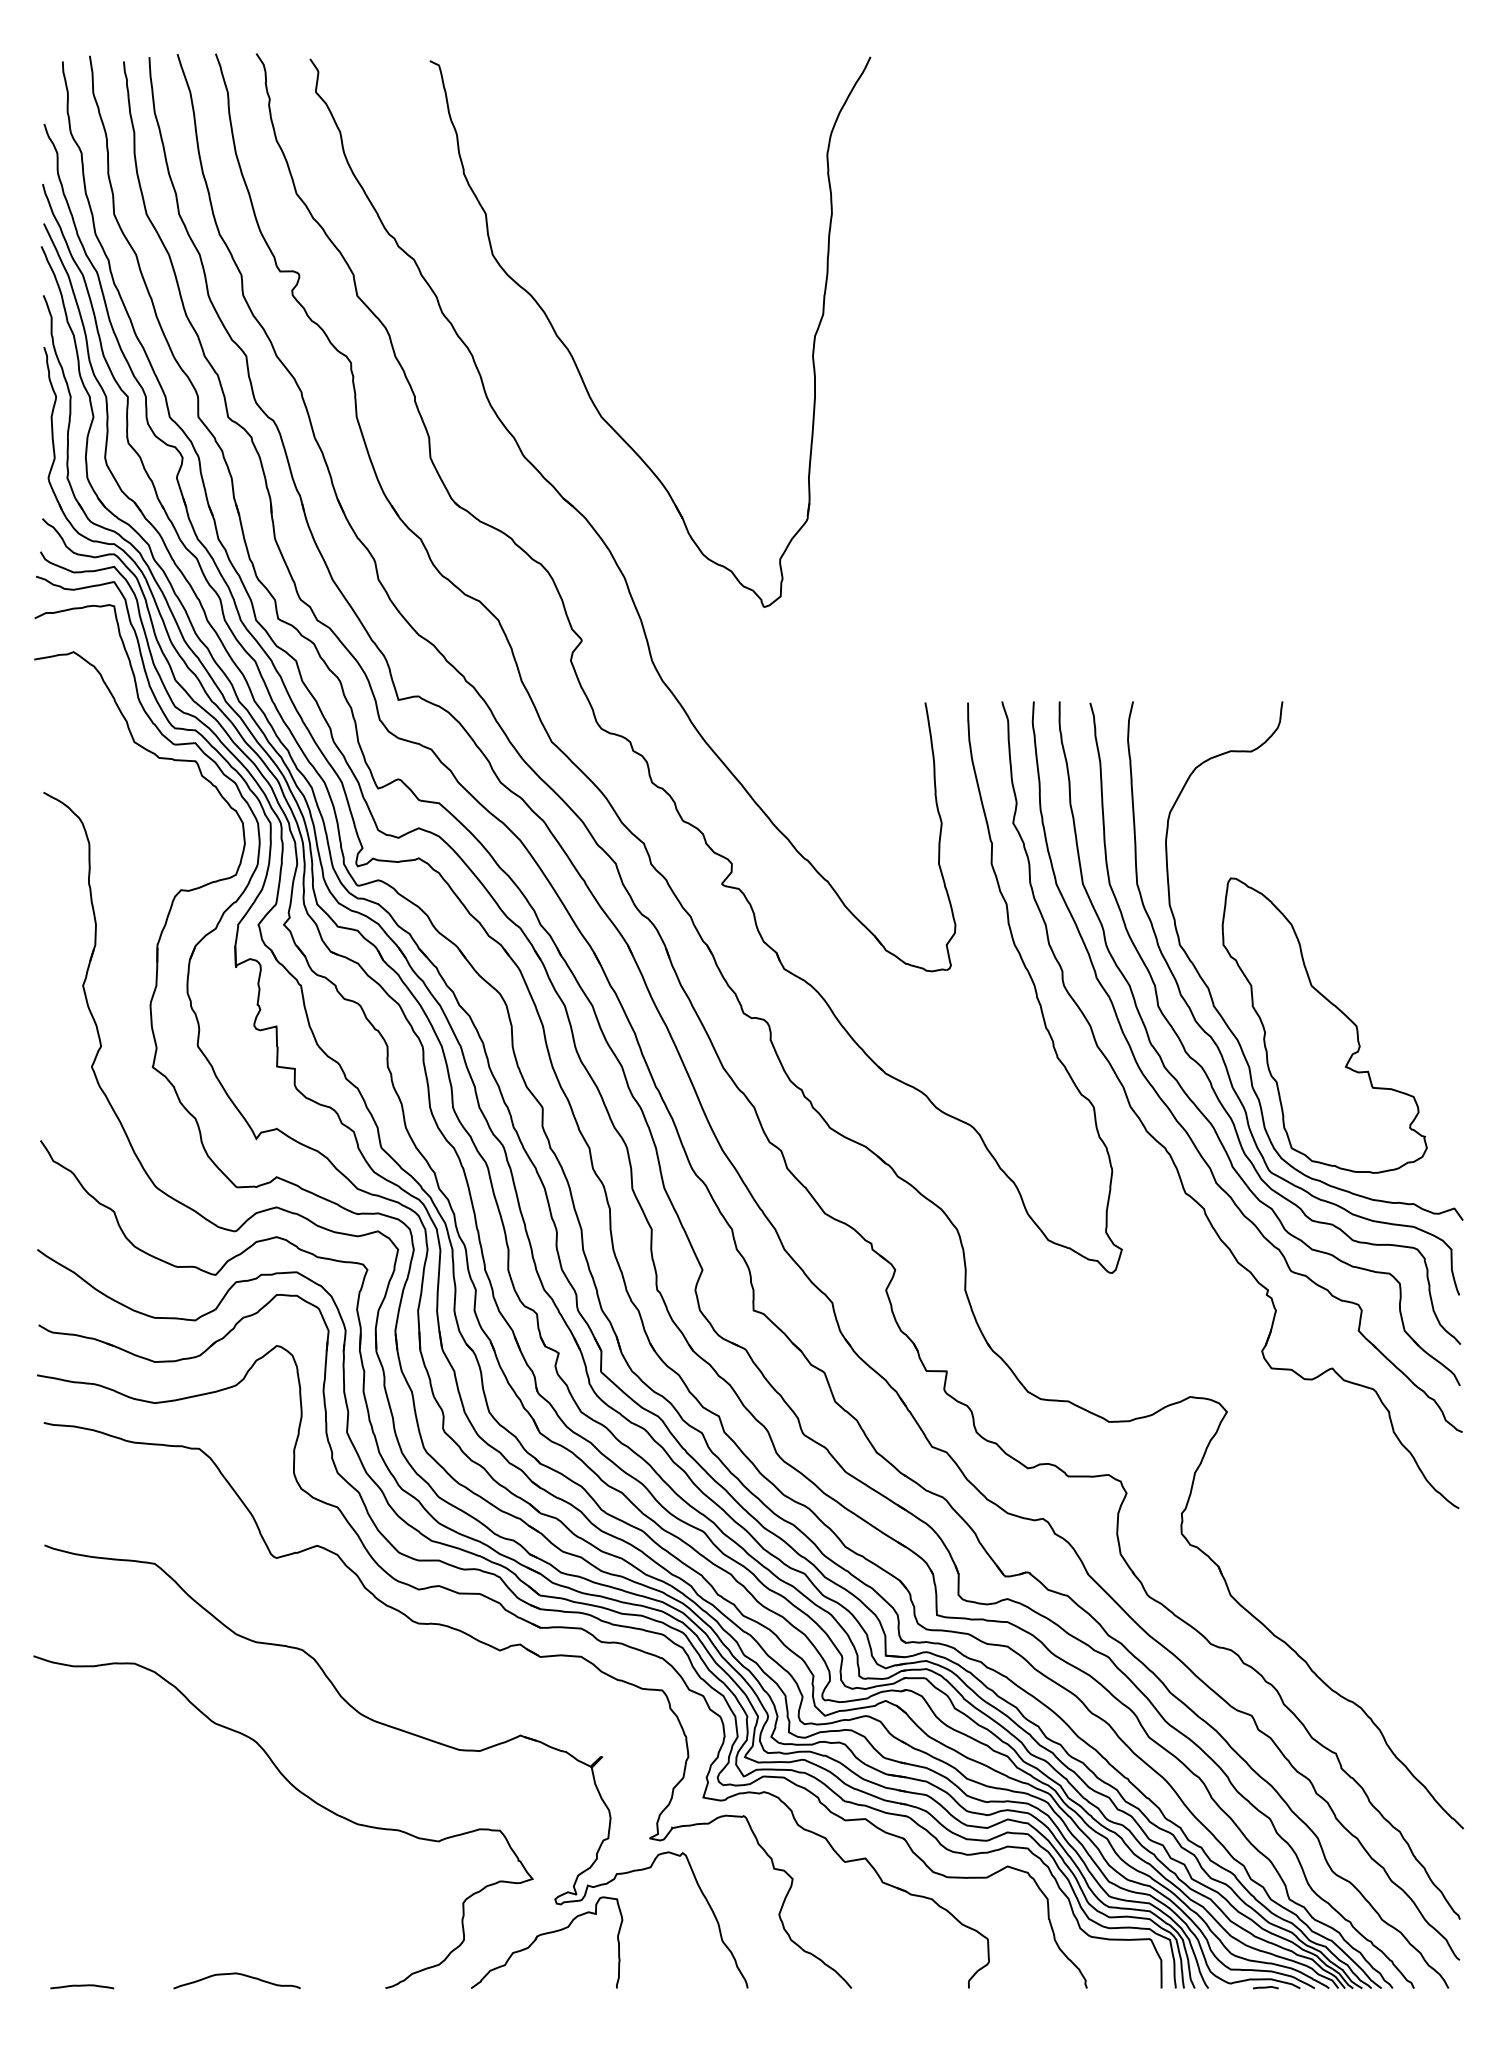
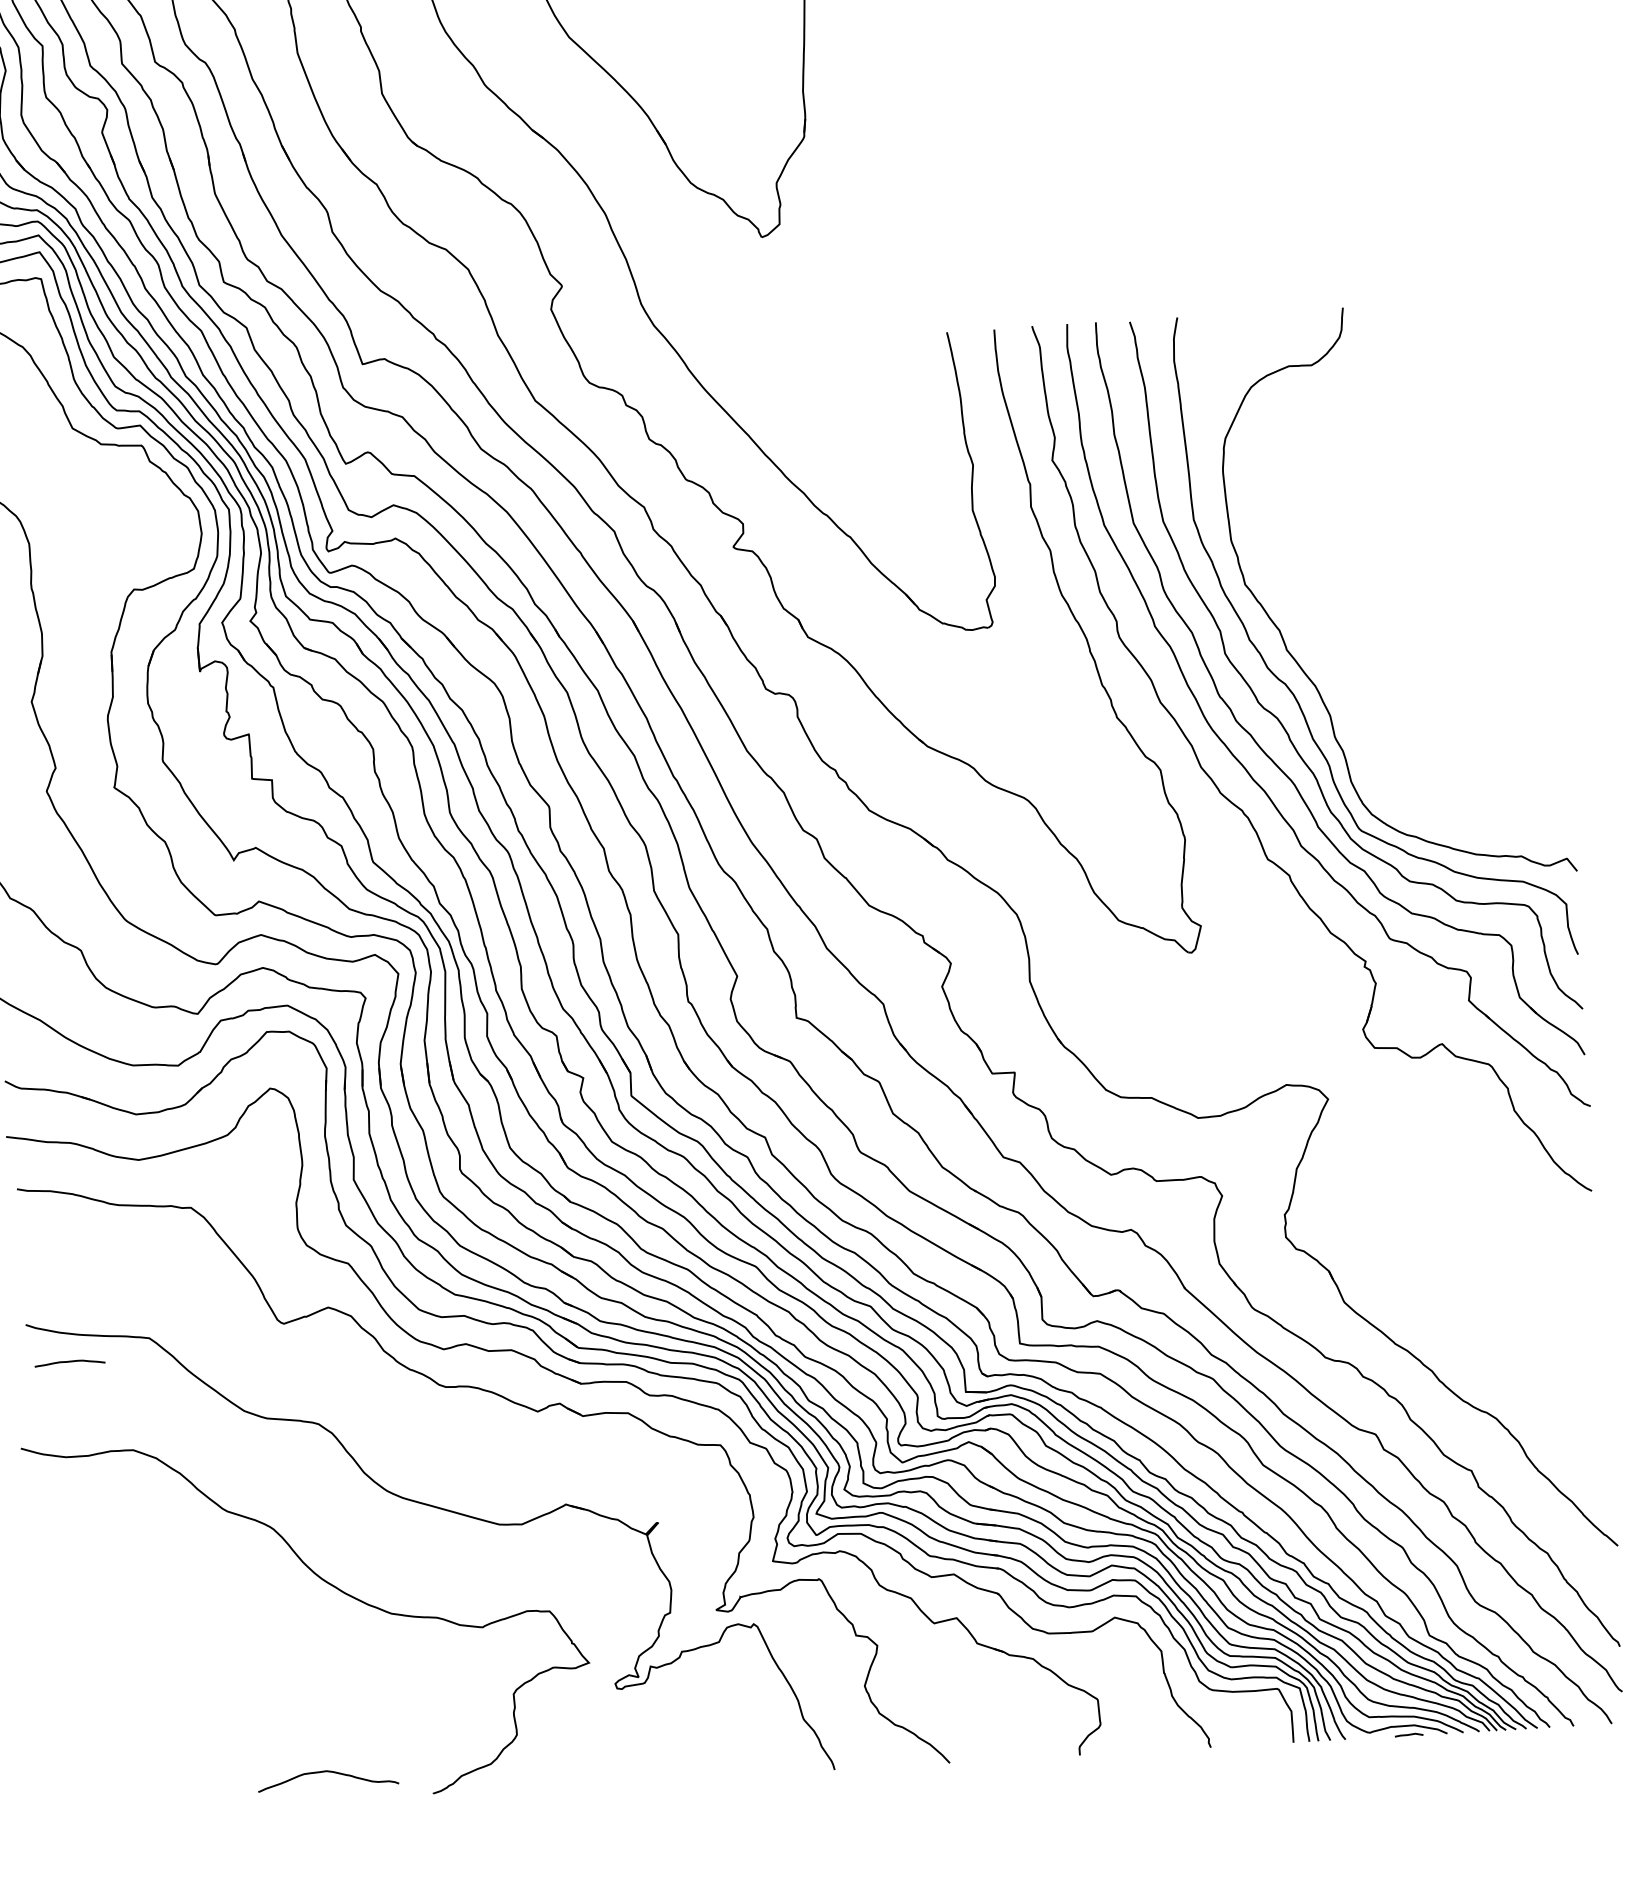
part: (1324, 1025) -> (1410, 664), removed
part: (543, 1935) -> (604, 1724), removed
curve: (236, 1974) -> (327, 1772), moved
curve: (82, 1986) -> (70, 1362), moved

